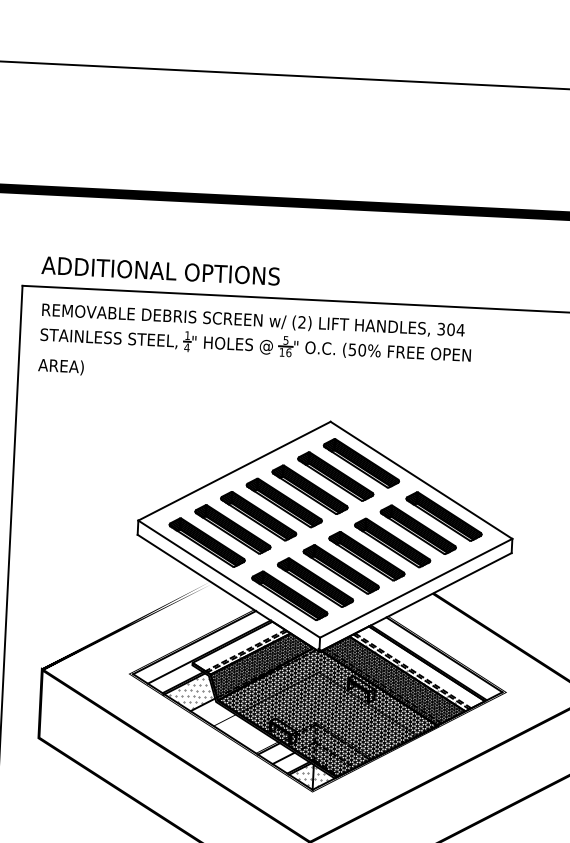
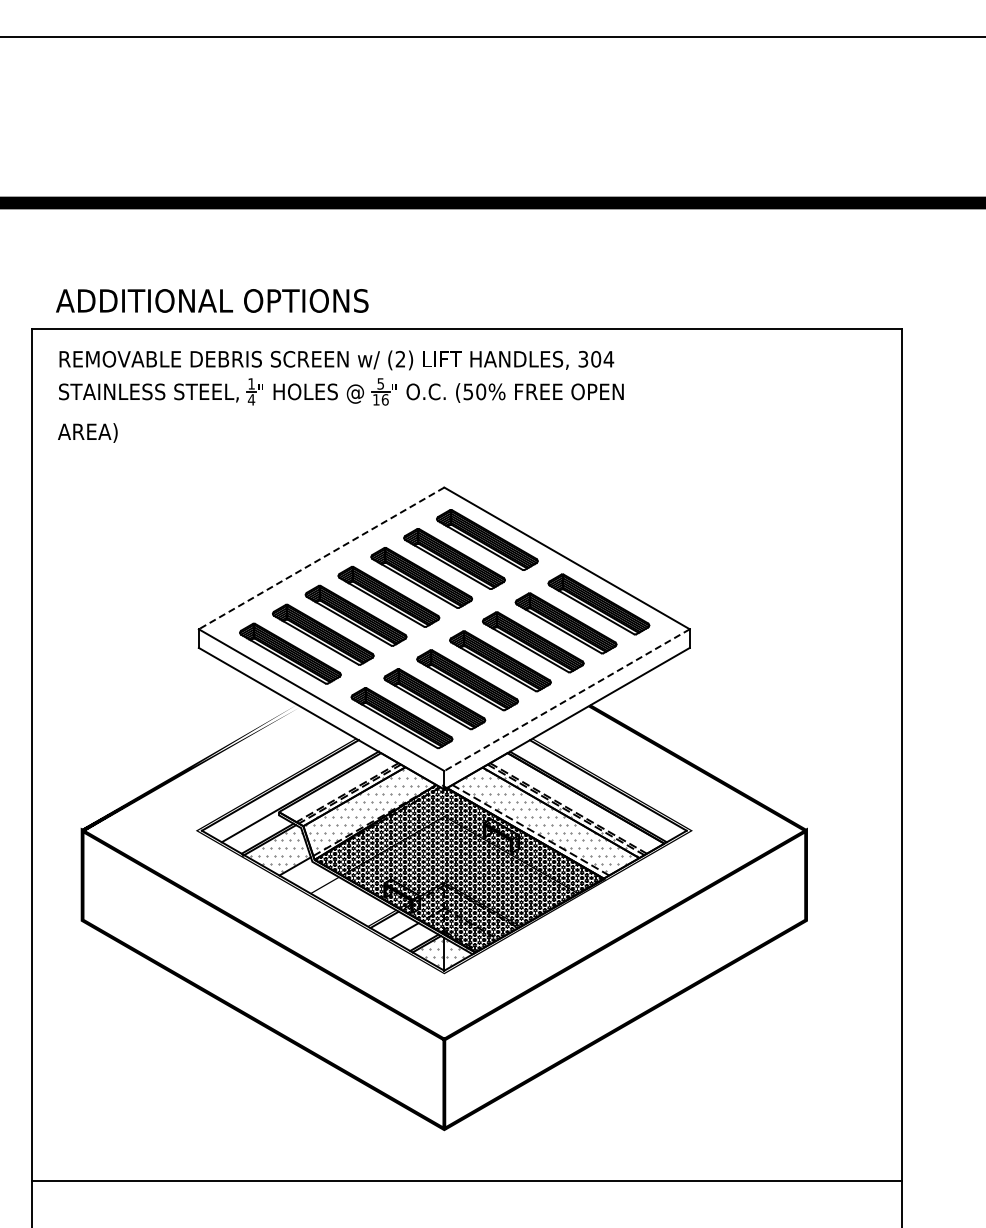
line: (234, 471) -> (321, 558), solid -> dashed
line: (416, 588) -> (567, 700), solid -> dashed
hatch: (261, 667) -> (369, 813), removed
hatch: (393, 681) -> (543, 823), removed

